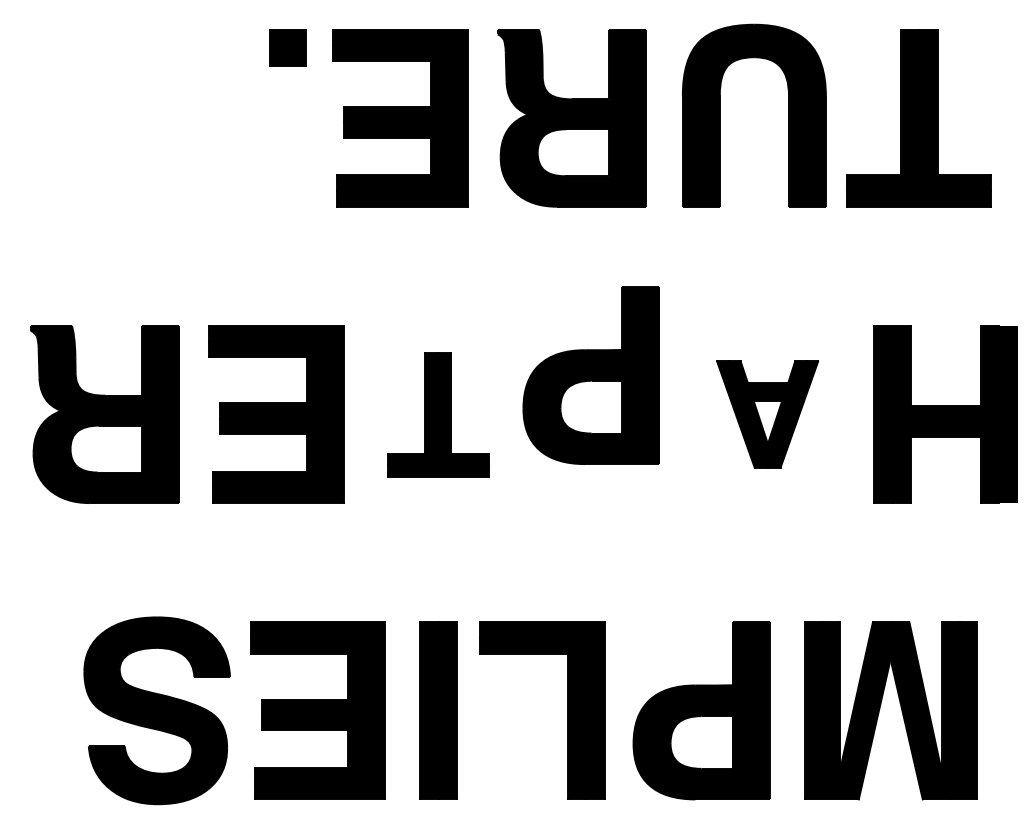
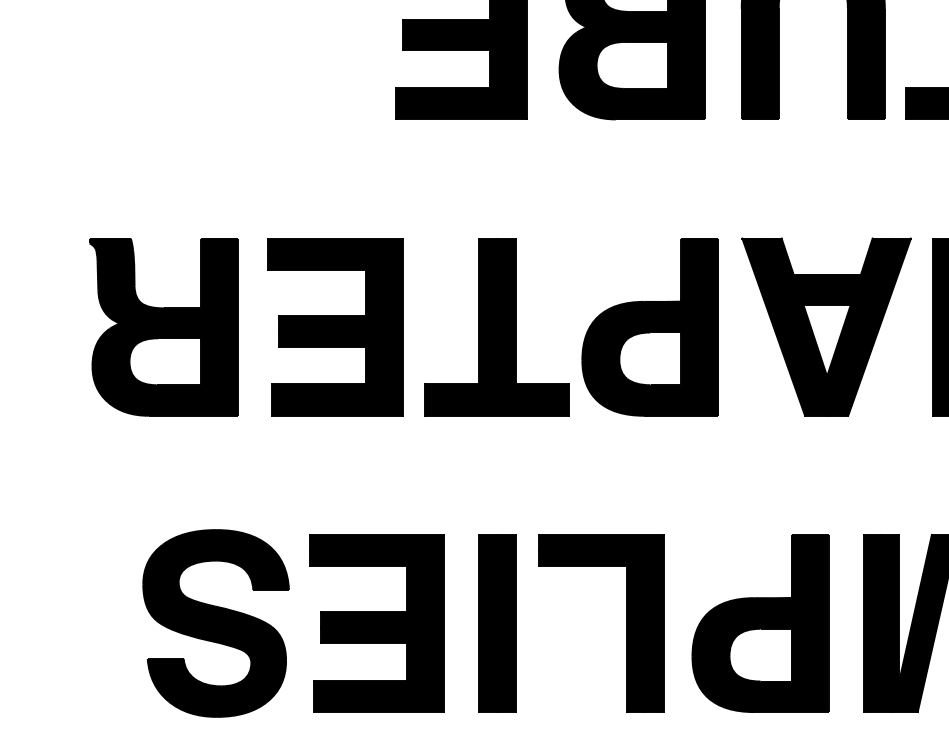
part: (590, 375) -> (649, 327), moved
part: (438, 414) -> (497, 327), size x1.43
part: (767, 414) -> (826, 327), size x1.67

